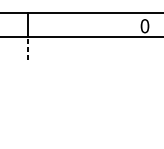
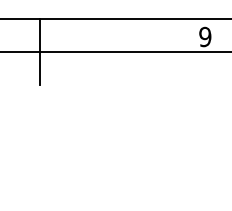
text: (145, 26) -> (205, 37), 0 -> 9
line: (28, 47) -> (39, 67), dashed -> solid

